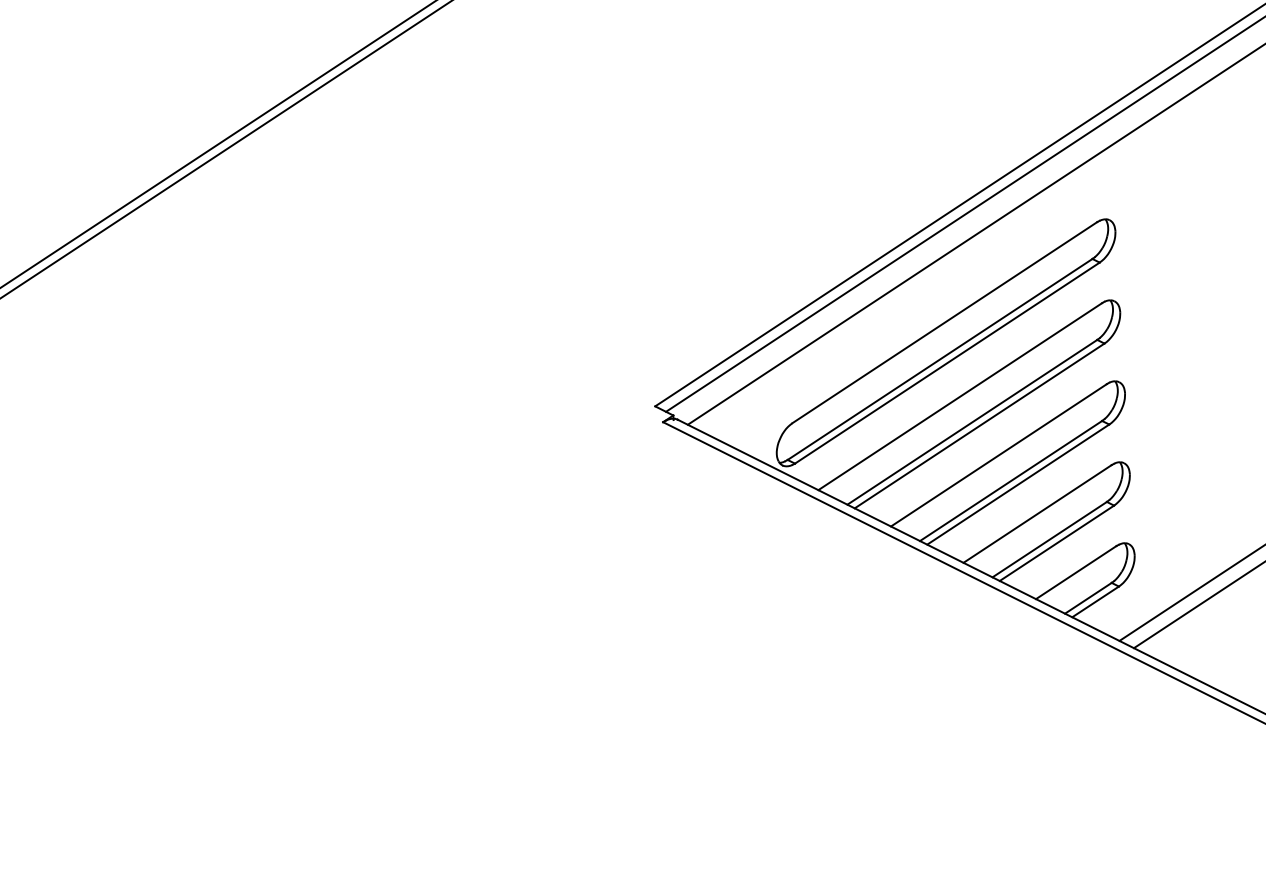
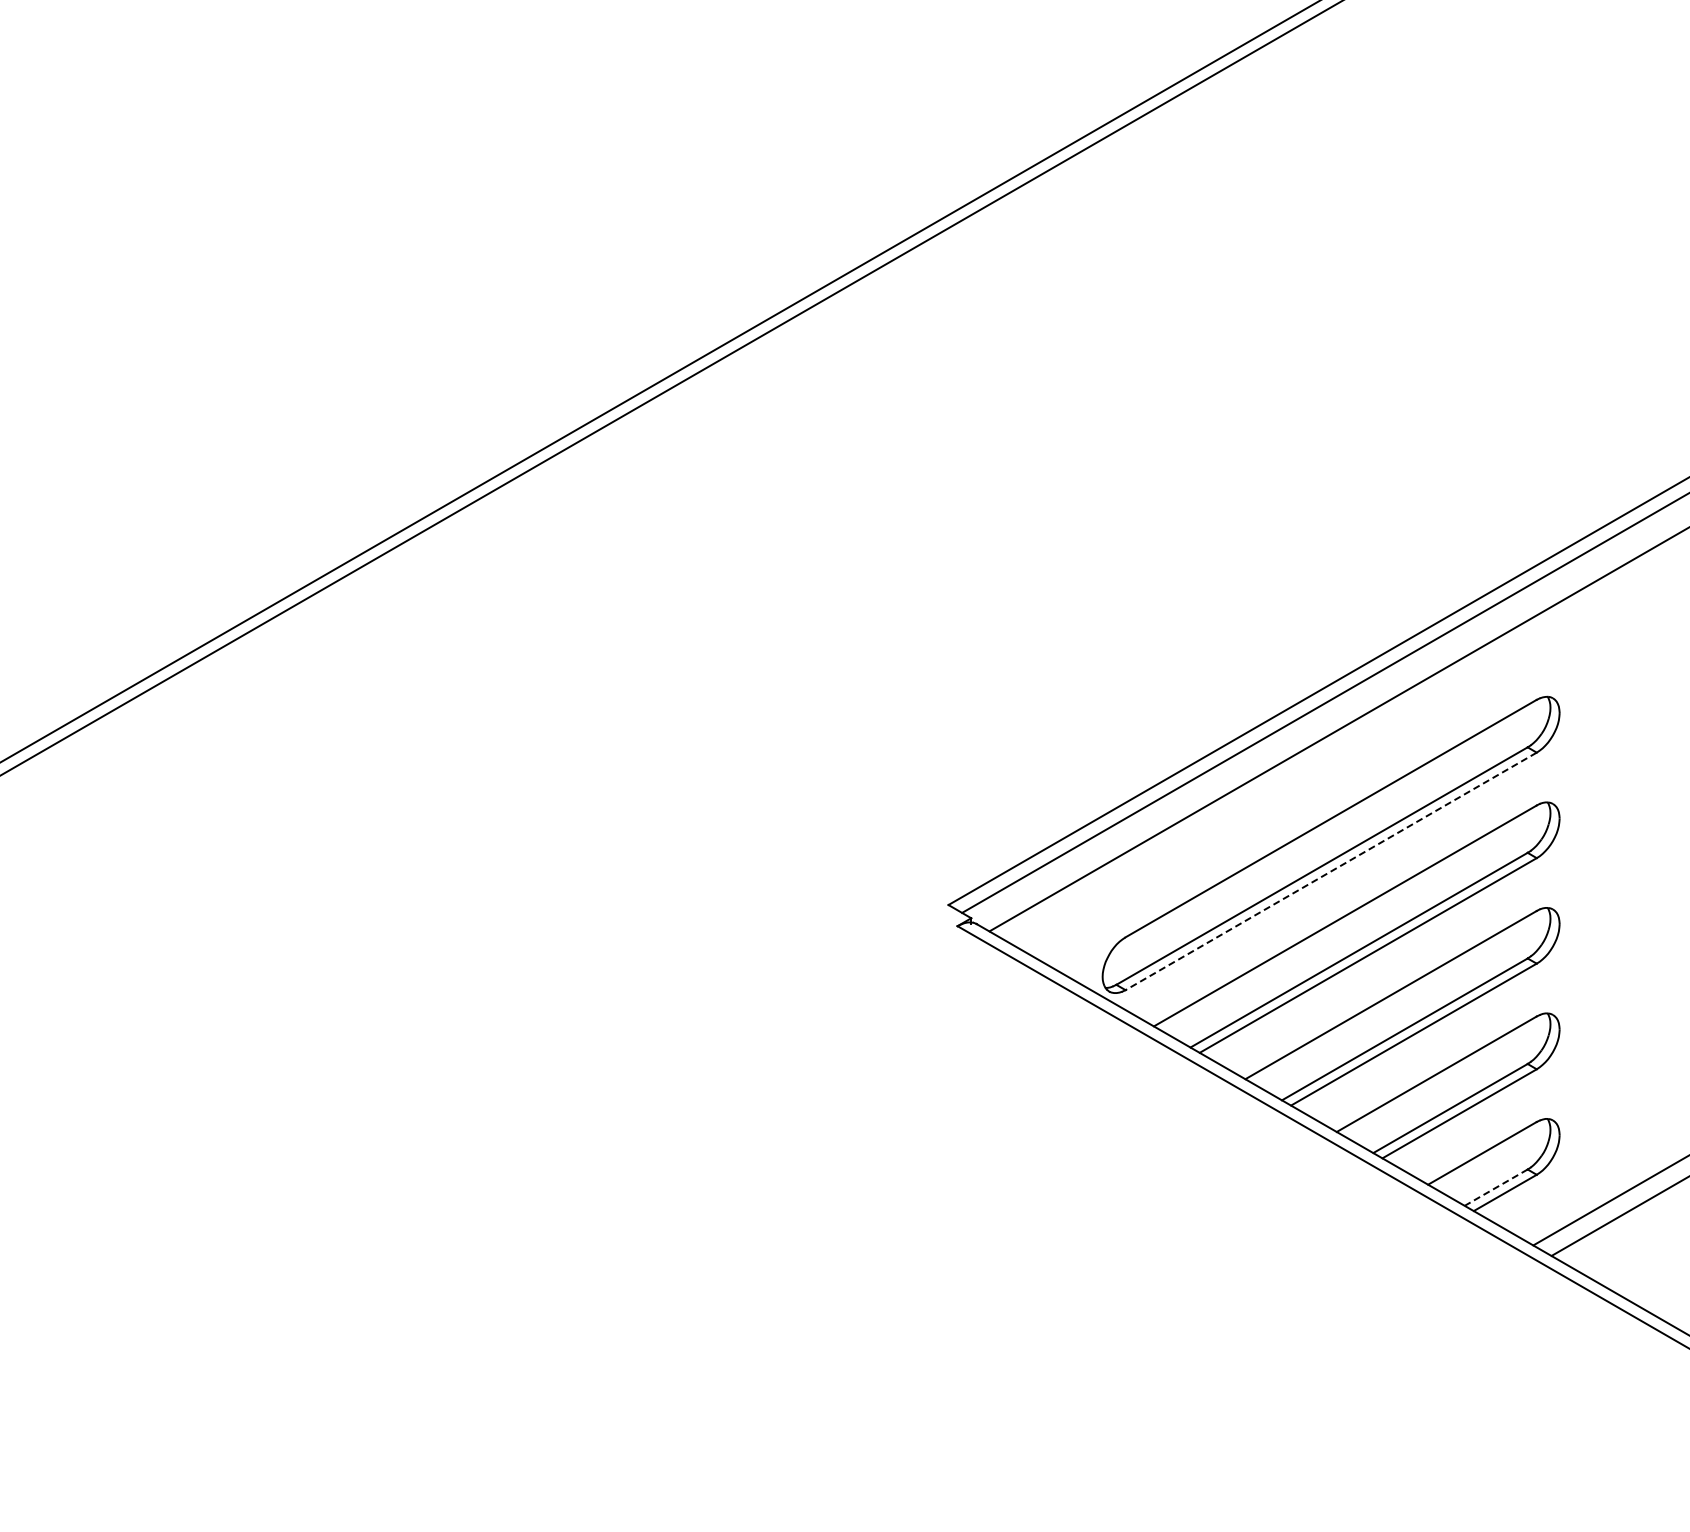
line: (946, 363) -> (1330, 871), solid -> dashed
line: (1087, 598) -> (1495, 1187), solid -> dashed

